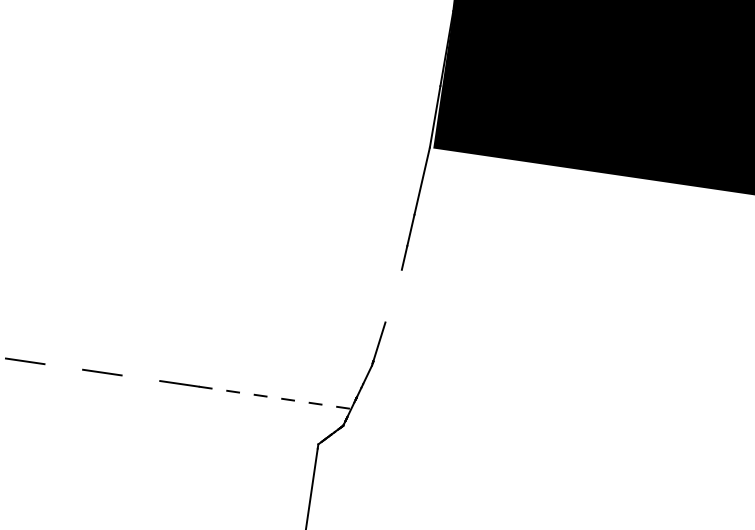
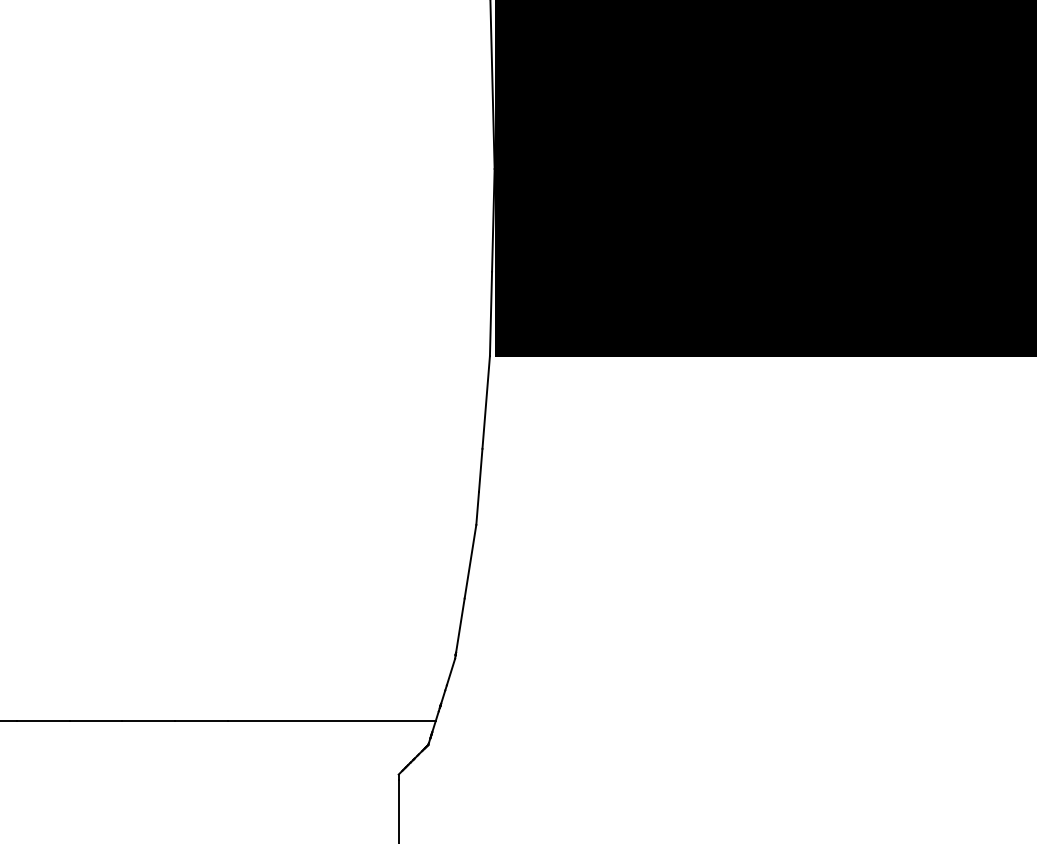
line: (393, 295) -> (470, 561), added
line: (63, 366) -> (43, 720), added
line: (140, 378) -> (148, 720), added
line: (275, 397) -> (332, 720), dashed -> solid

